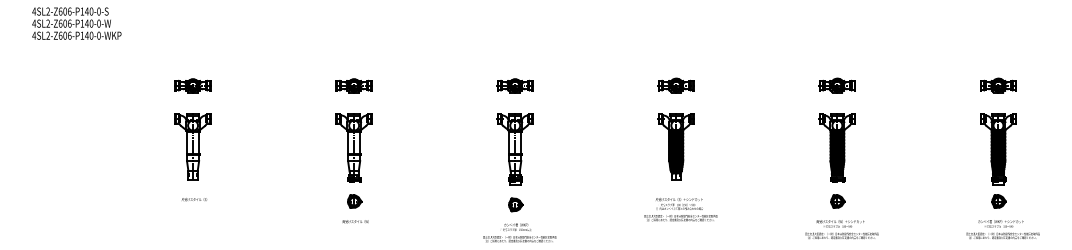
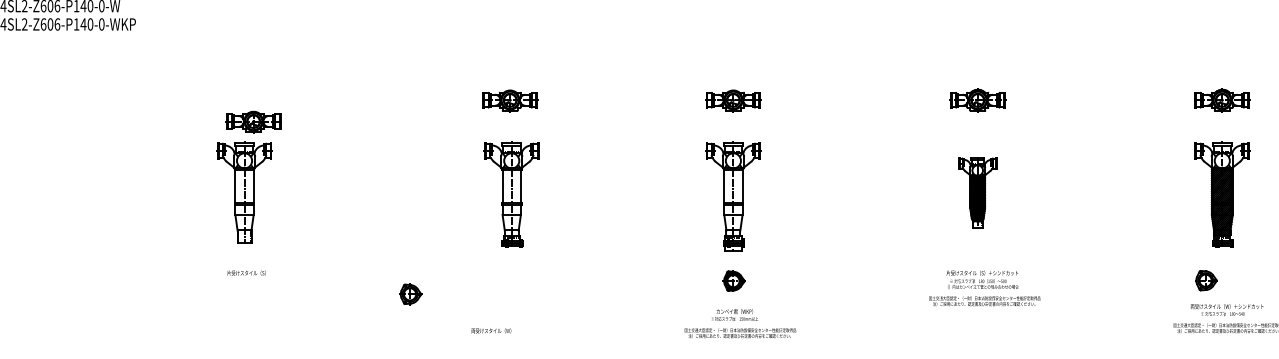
part: (192, 85) -> (252, 121), moved
part: (353, 85) -> (509, 99), moved
part: (675, 146) -> (976, 192), size x0.7
part: (353, 147) -> (510, 194), moved
part: (354, 201) -> (410, 294), moved
part: (837, 201) -> (1205, 280), moved
text: (355, 221) -> (491, 330), moved

